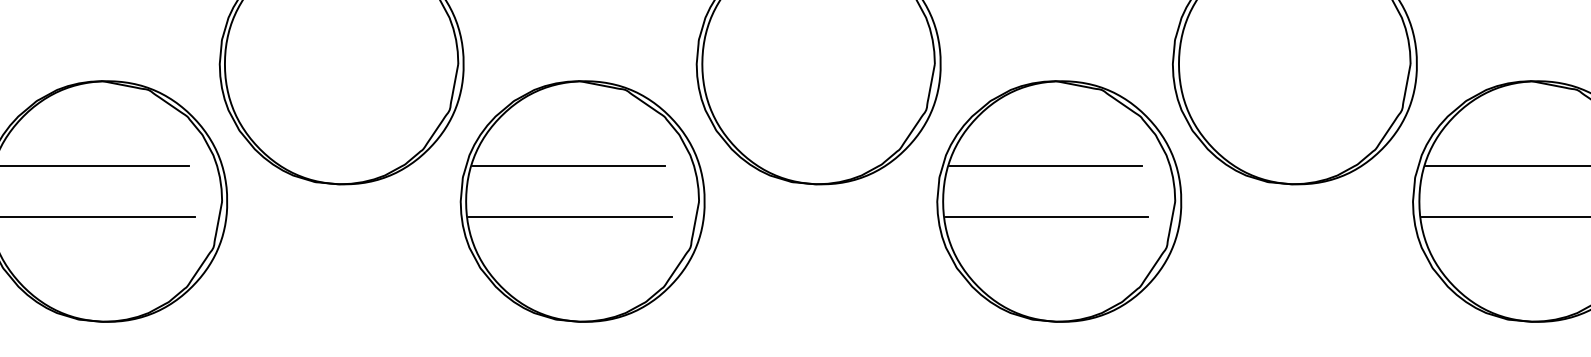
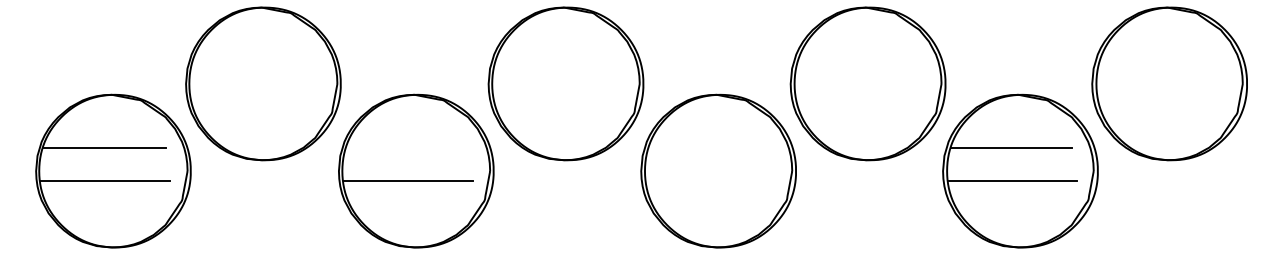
line: (568, 165) -> (407, 148), removed
line: (1046, 165) -> (710, 148), removed
line: (1046, 217) -> (710, 181), removed

